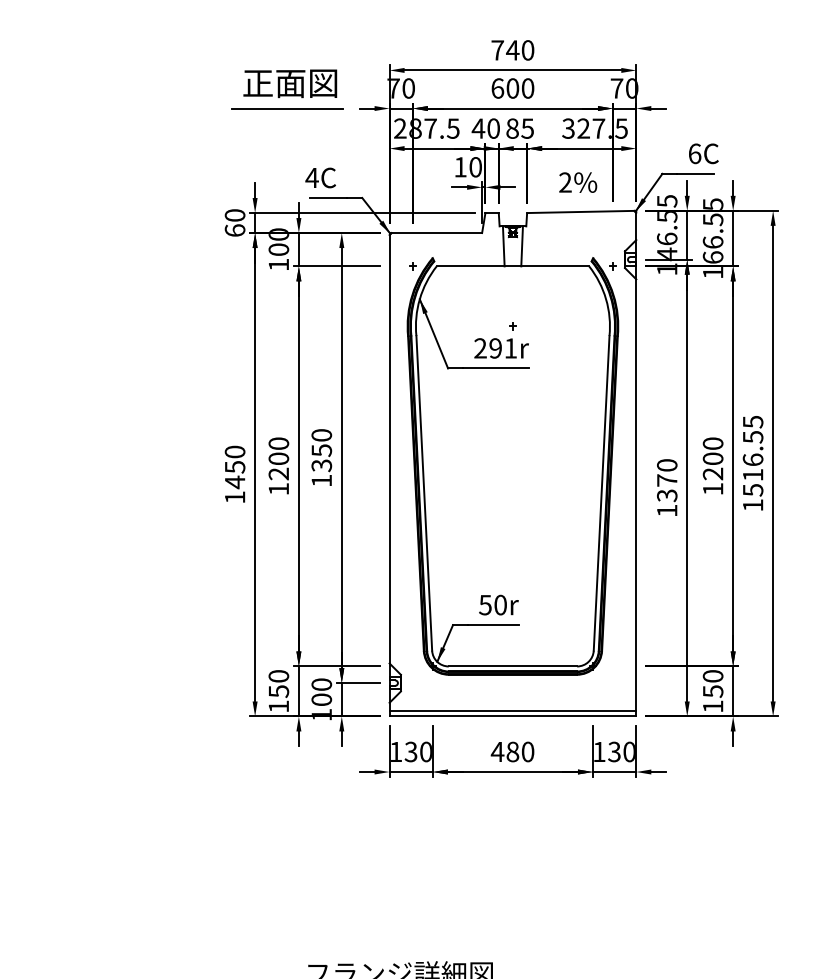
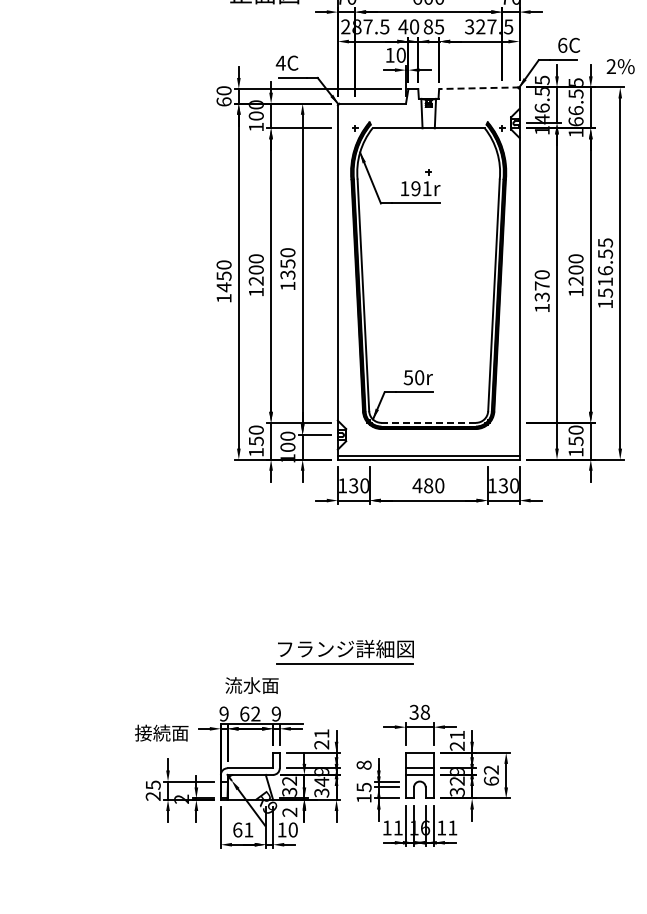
line: (287, 109) -> (262, 12), removed
text: (577, 182) -> (620, 66), moved
line: (580, 212) -> (478, 88), solid -> dashed
text: (480, 348) -> (404, 188), 291r -> 191r
line: (512, 665) -> (428, 422), solid -> dashed

